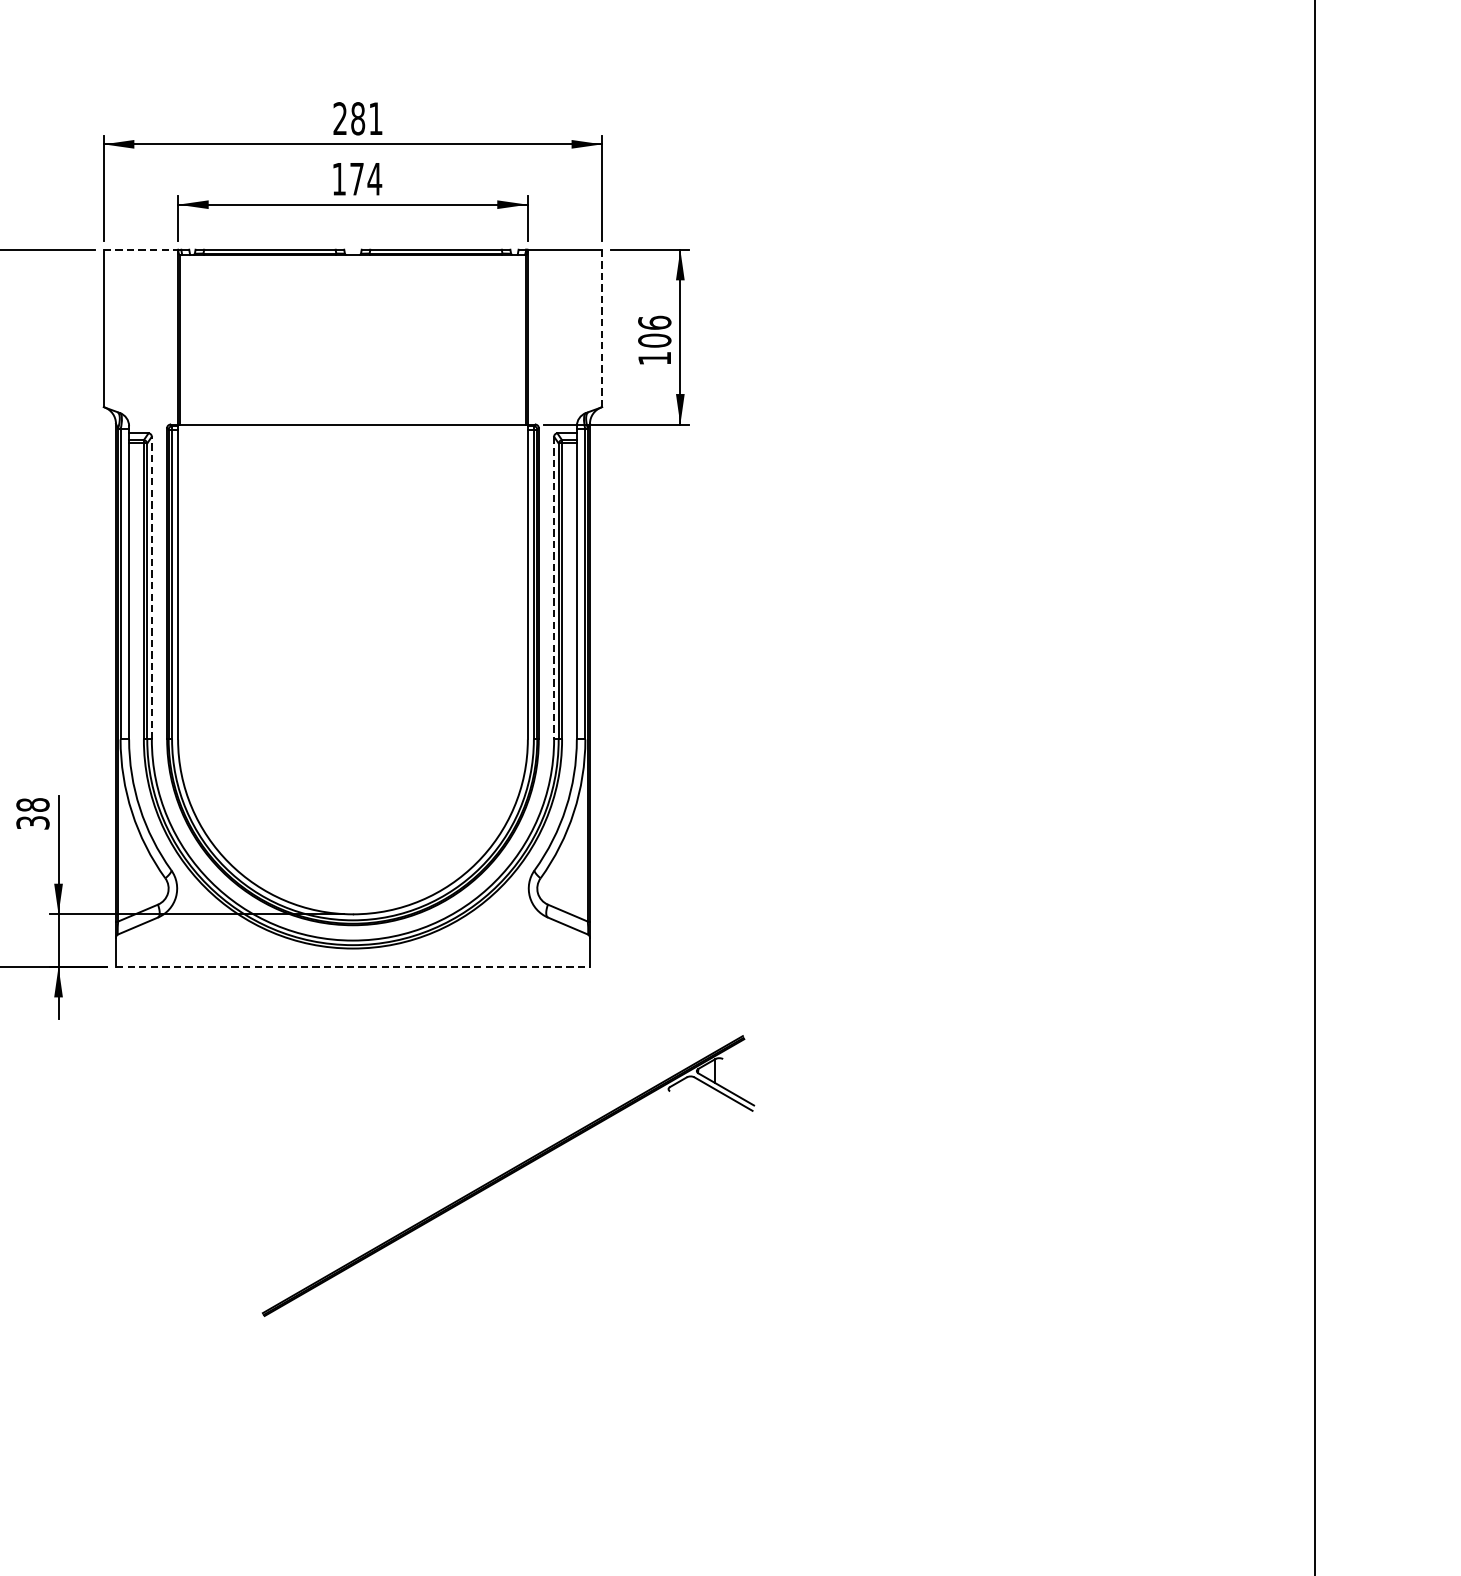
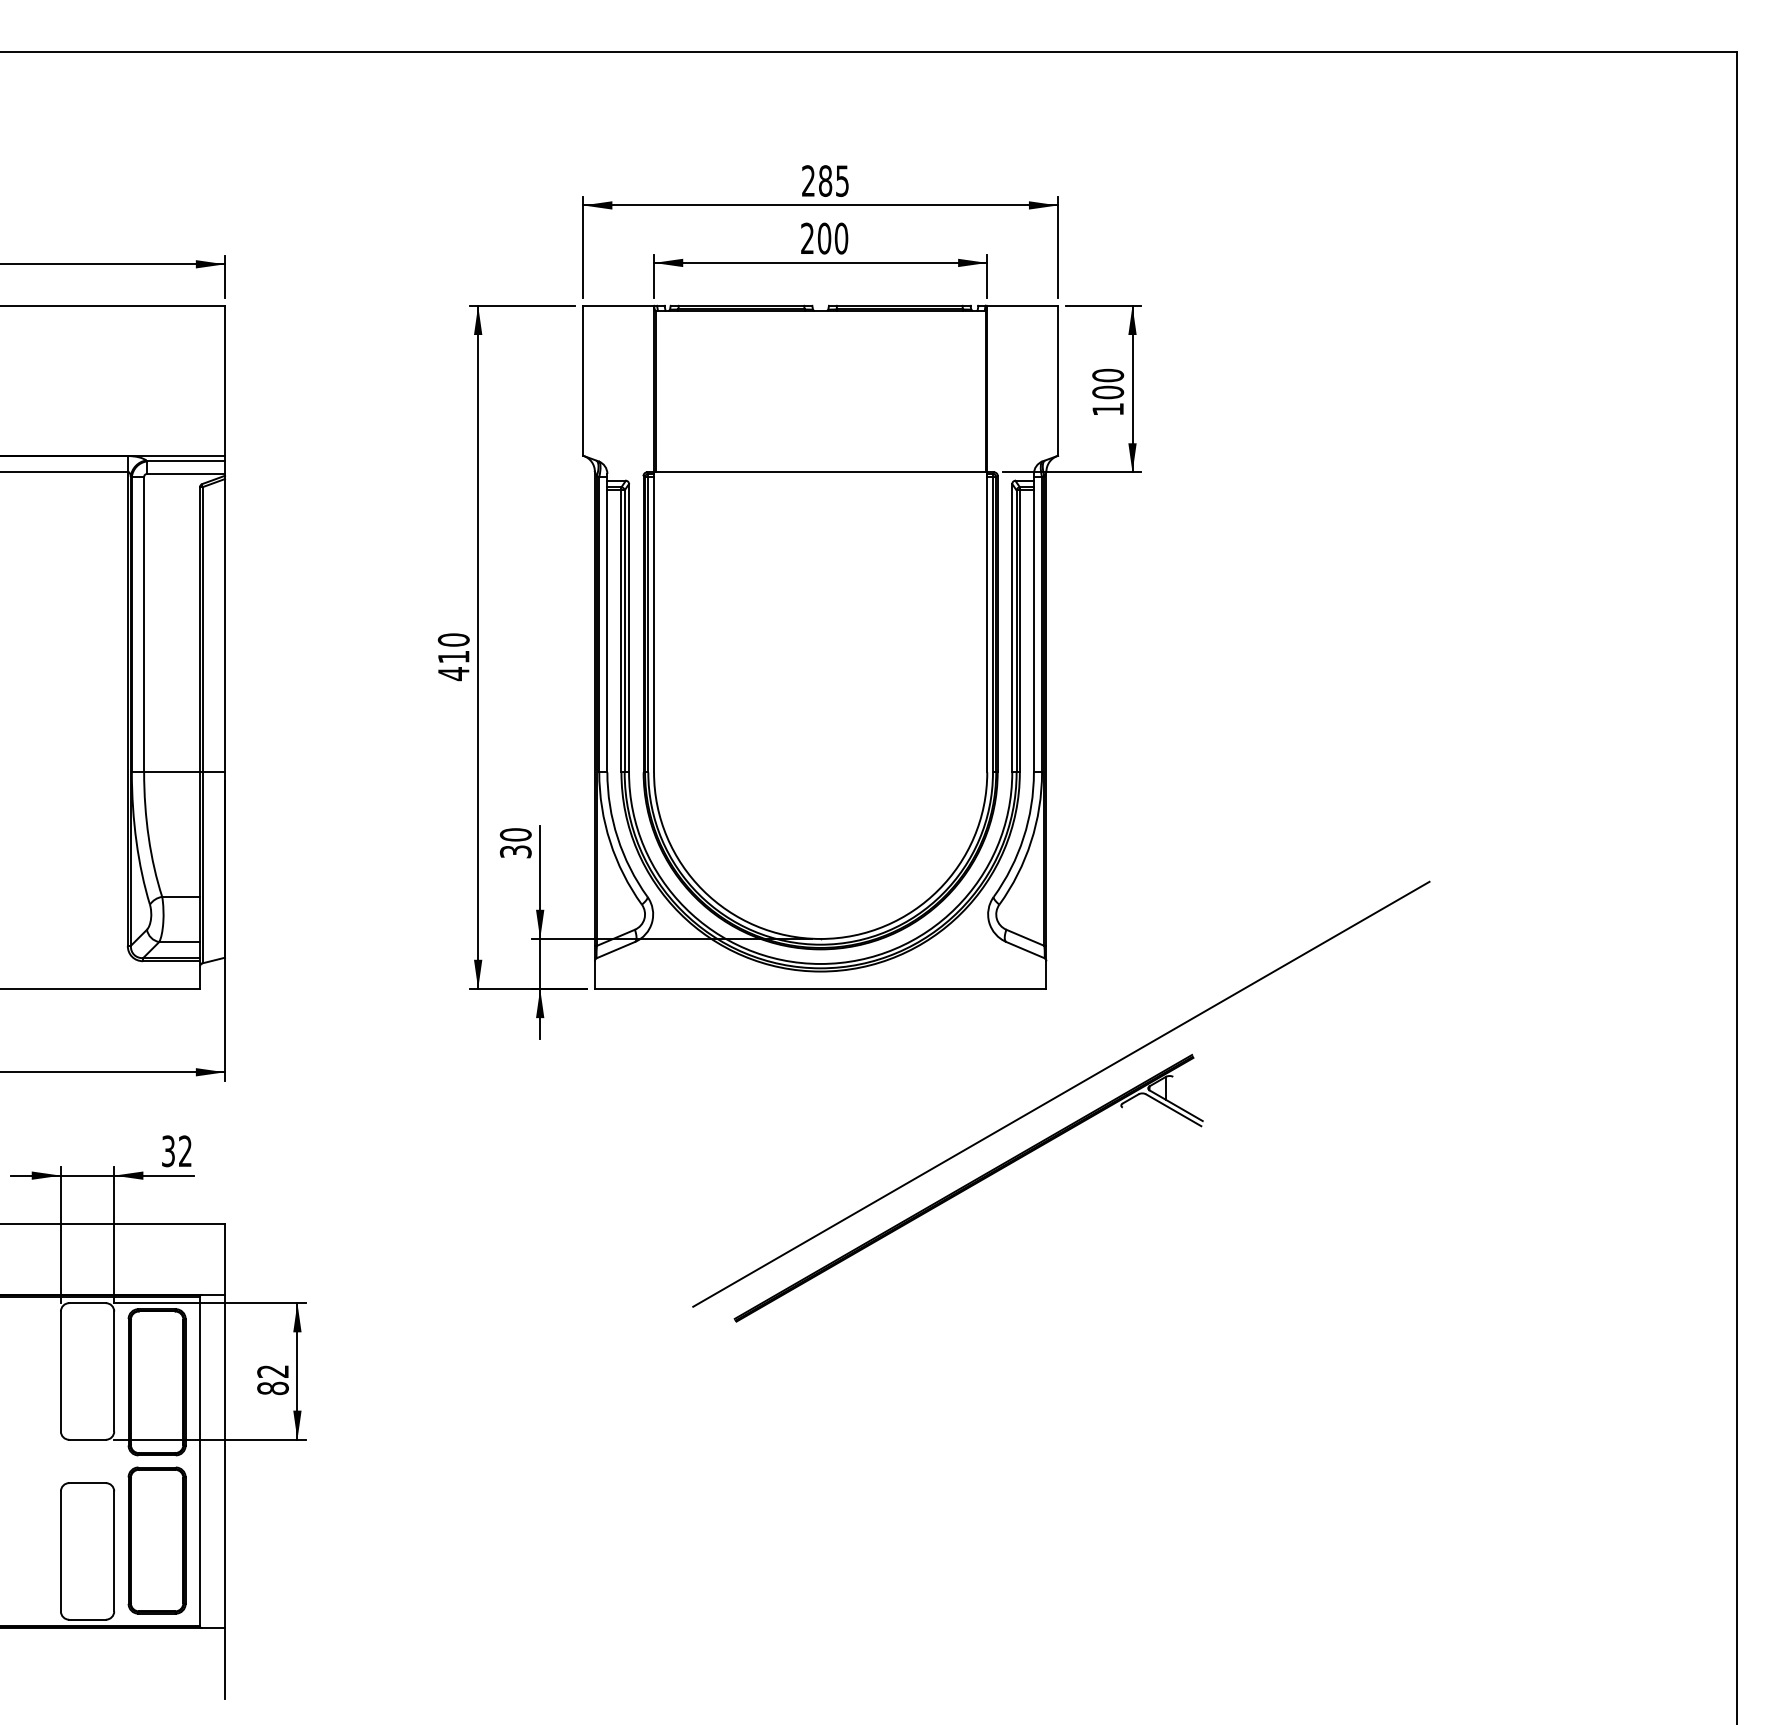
text: (375, 118) -> (842, 180), 281 -> 285
text: (357, 179) -> (824, 238), 174 -> 200
line: (141, 249) -> (619, 305), dashed -> solid
text: (654, 322) -> (1107, 375), 106 -> 100
line: (602, 328) -> (1058, 380), dashed -> solid
line: (152, 587) -> (629, 627), dashed -> solid
line: (554, 588) -> (1012, 628), dashed -> solid
text: (32, 804) -> (515, 834), 38 -> 30
line: (352, 966) -> (820, 988), dashed -> solid
line: (605, 1076) -> (1061, 1093), added

